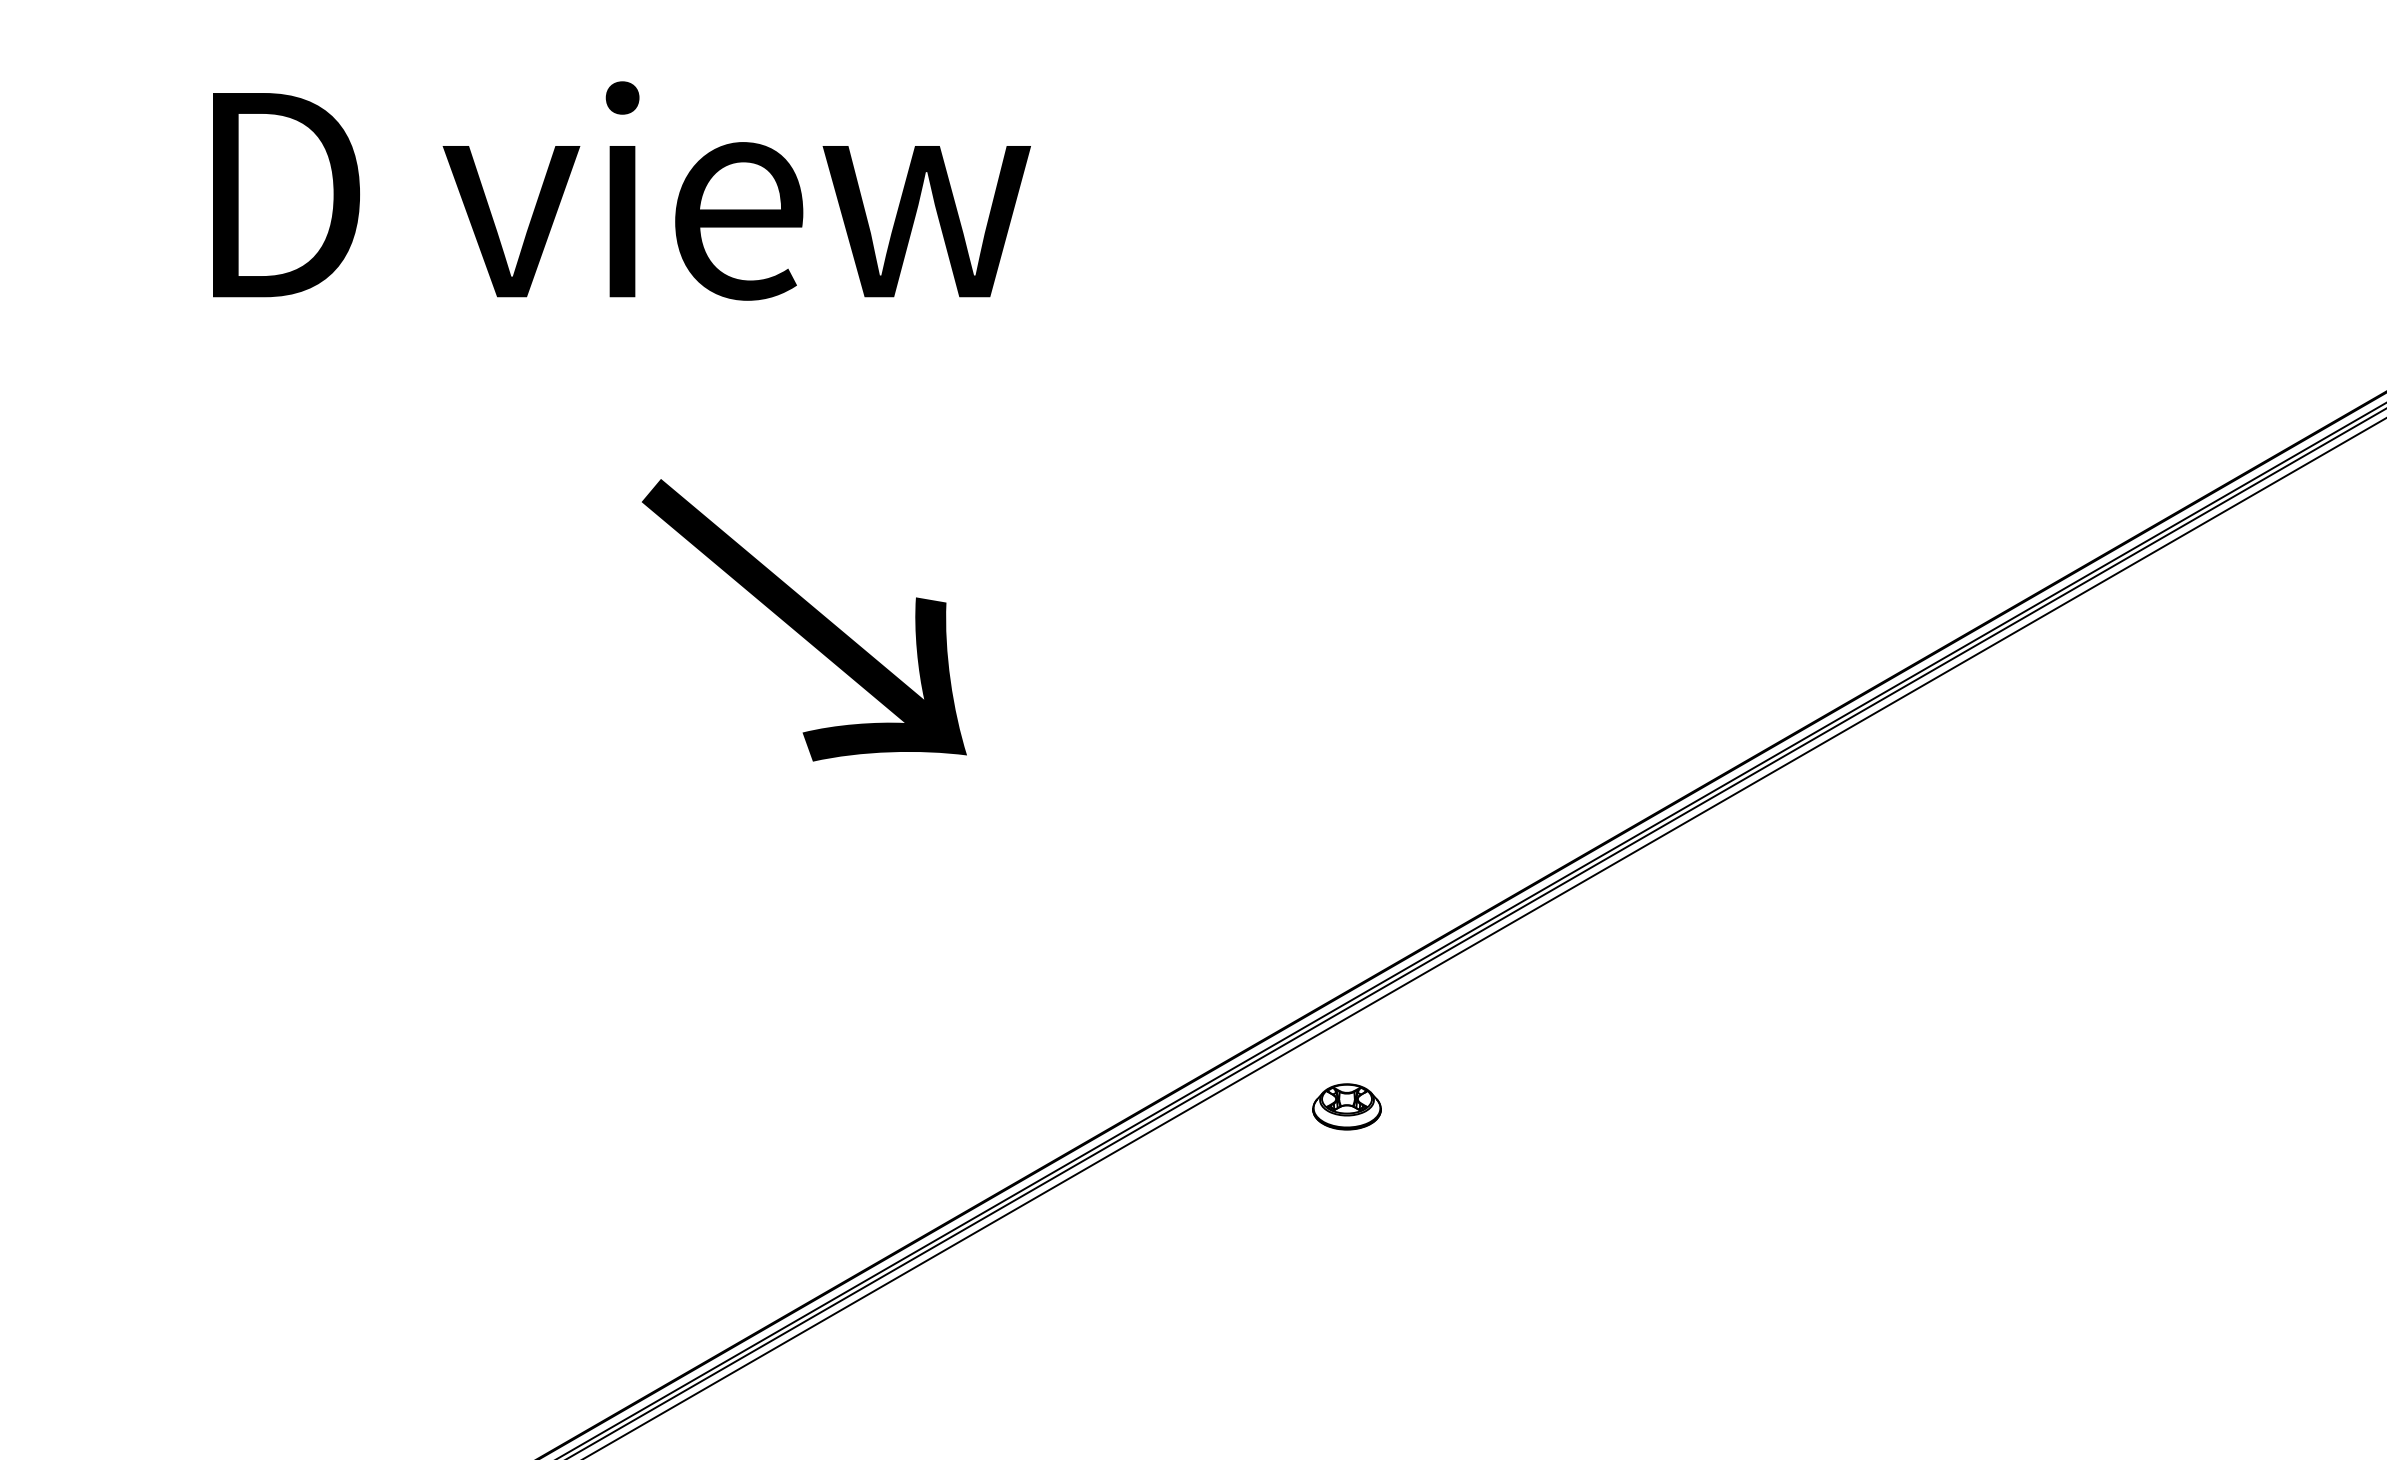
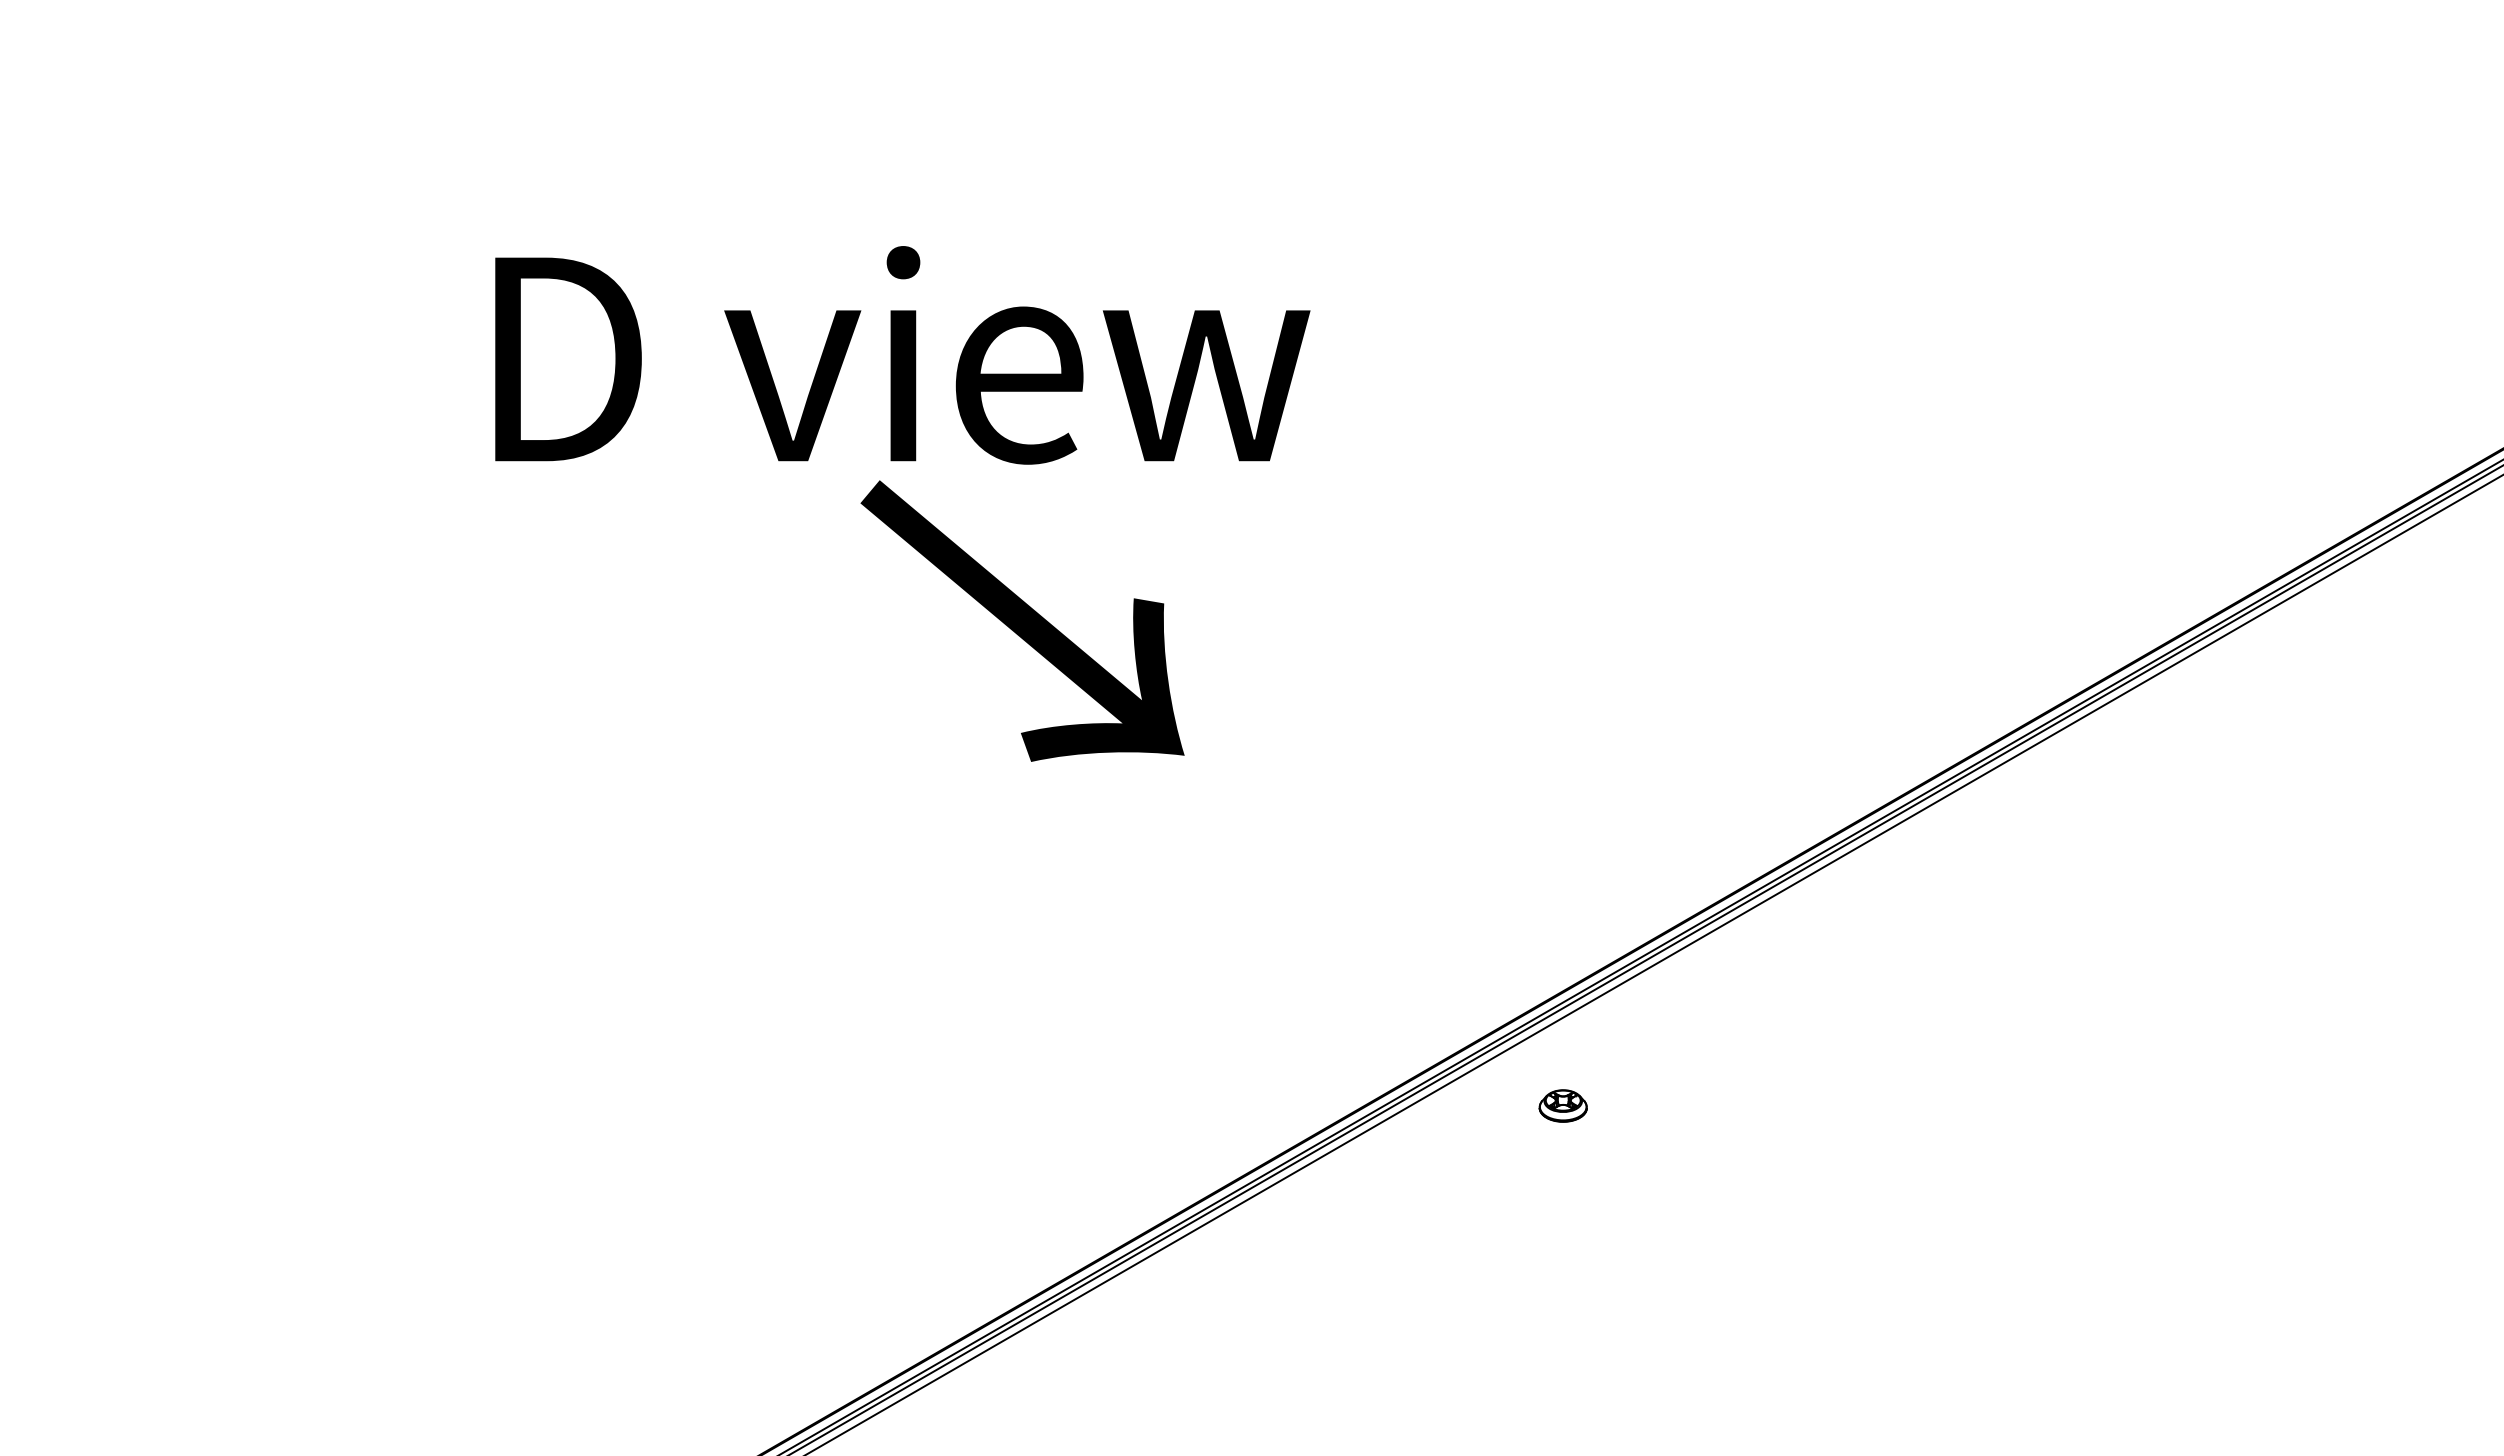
text: (621, 191) -> (902, 355), moved
part: (1346, 1106) -> (1562, 1105), size x0.7

